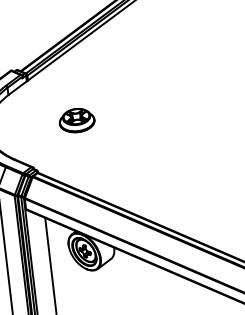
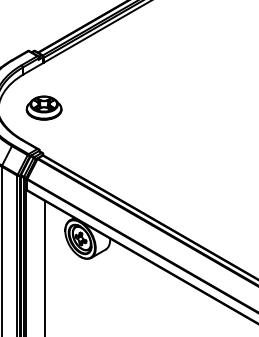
part: (76, 120) -> (43, 107), moved

